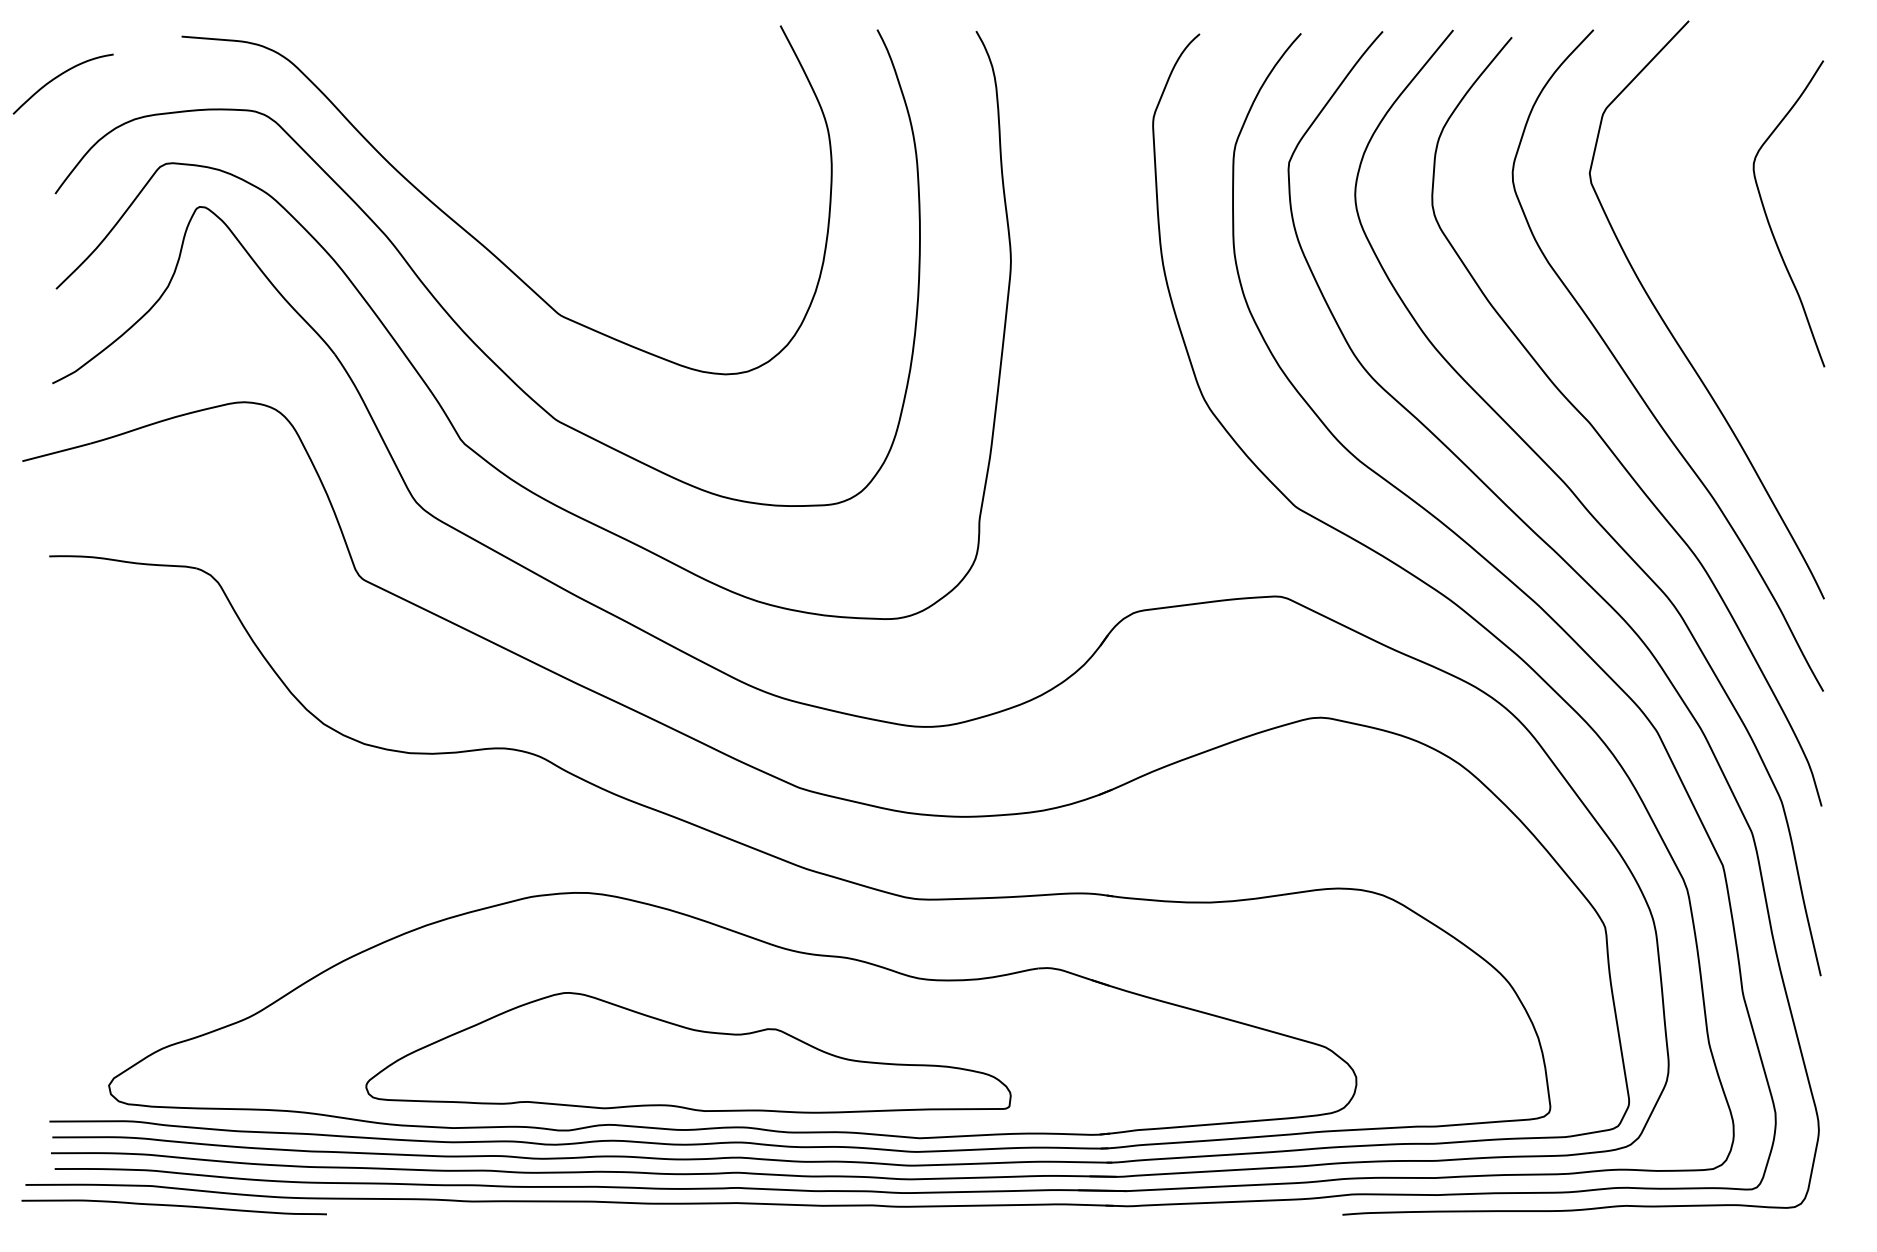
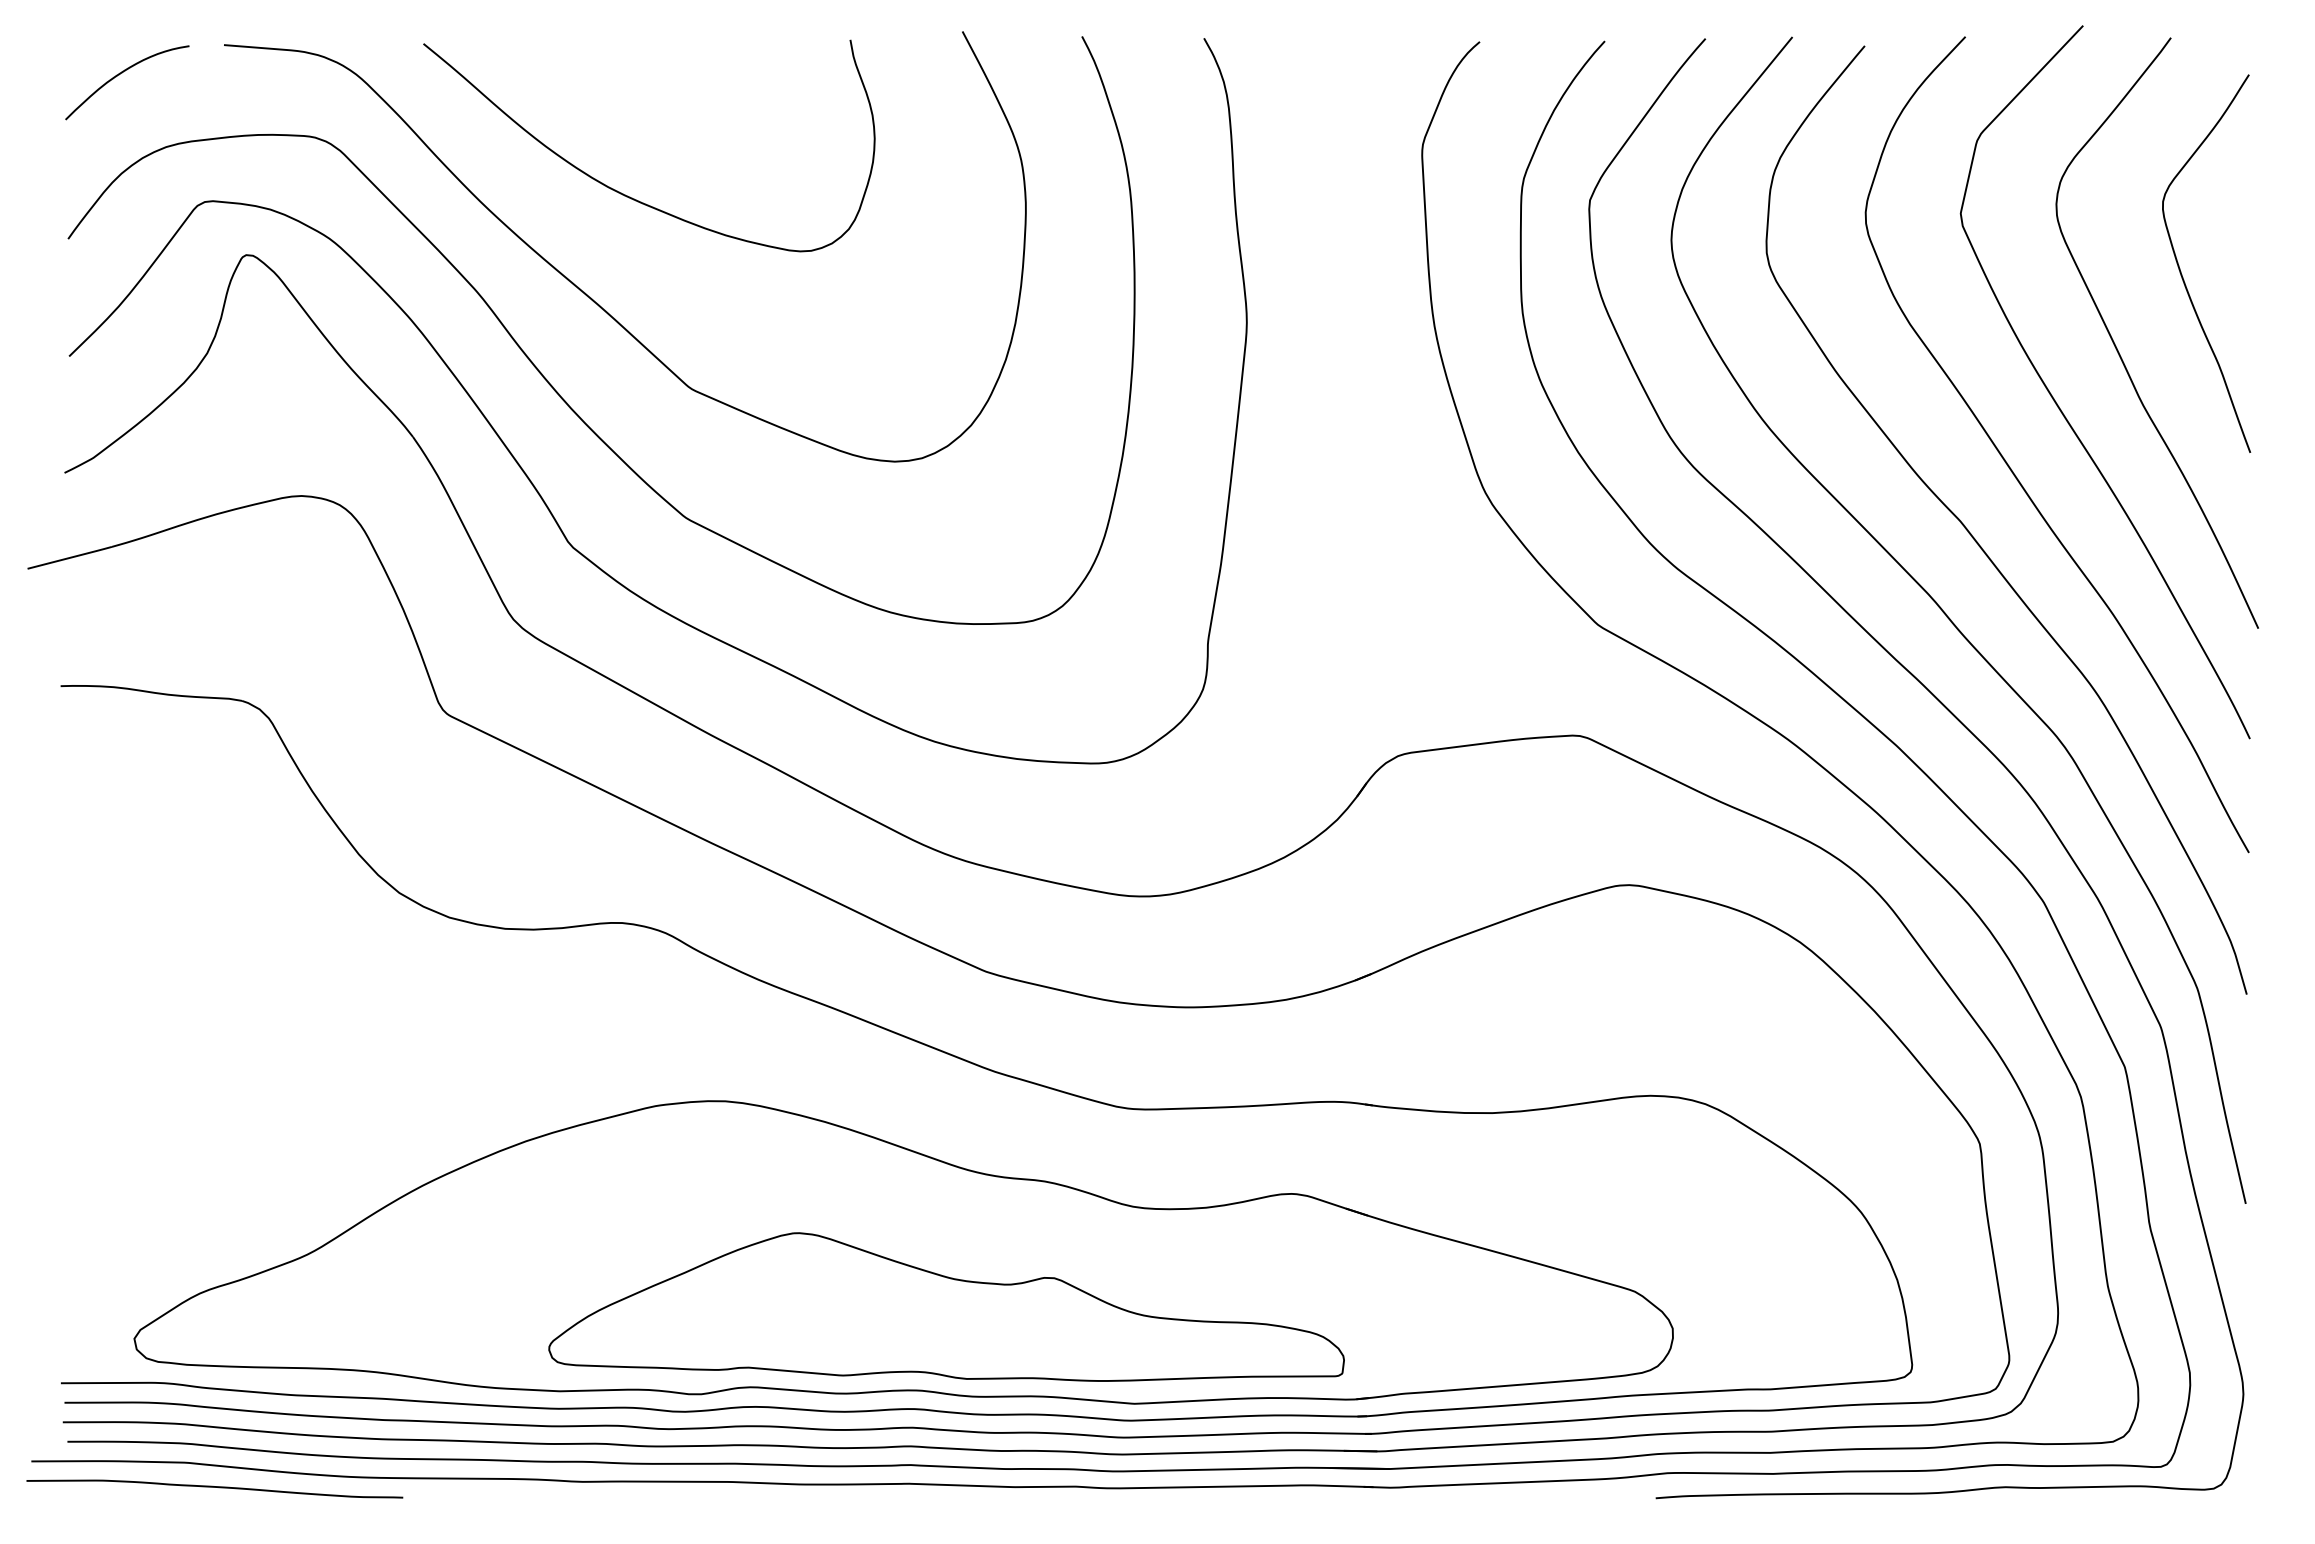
curve: (58, 77) -> (121, 74), moved
curve: (507, 157) -> (625, 194), added
curve: (1718, 285) -> (2119, 352), added
part: (688, 1052) -> (946, 1306), moved

